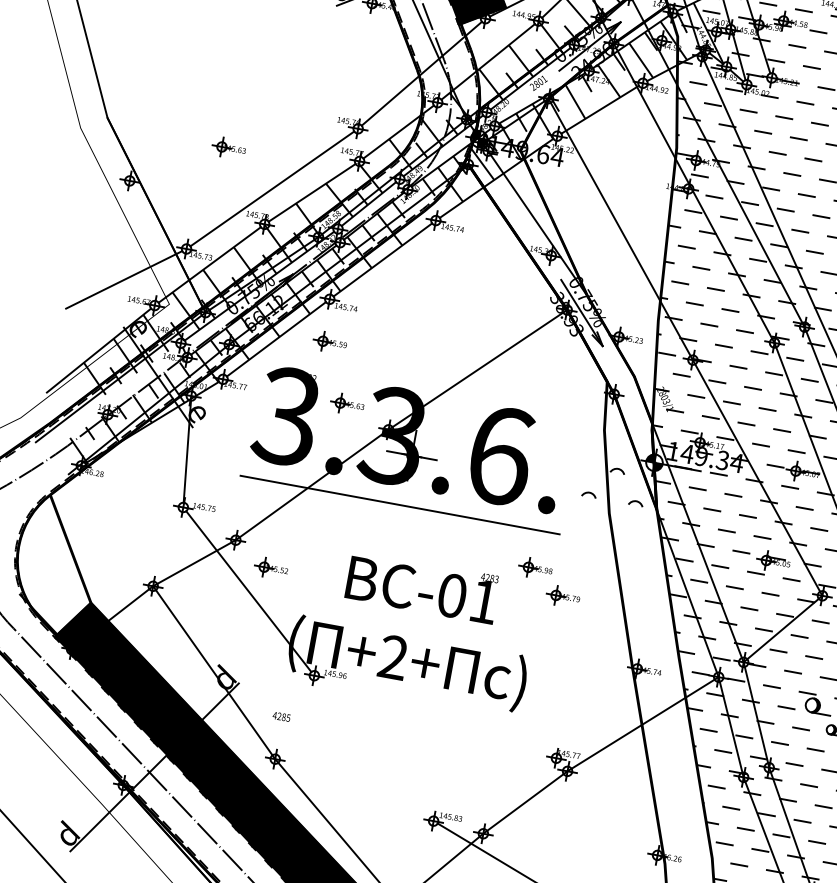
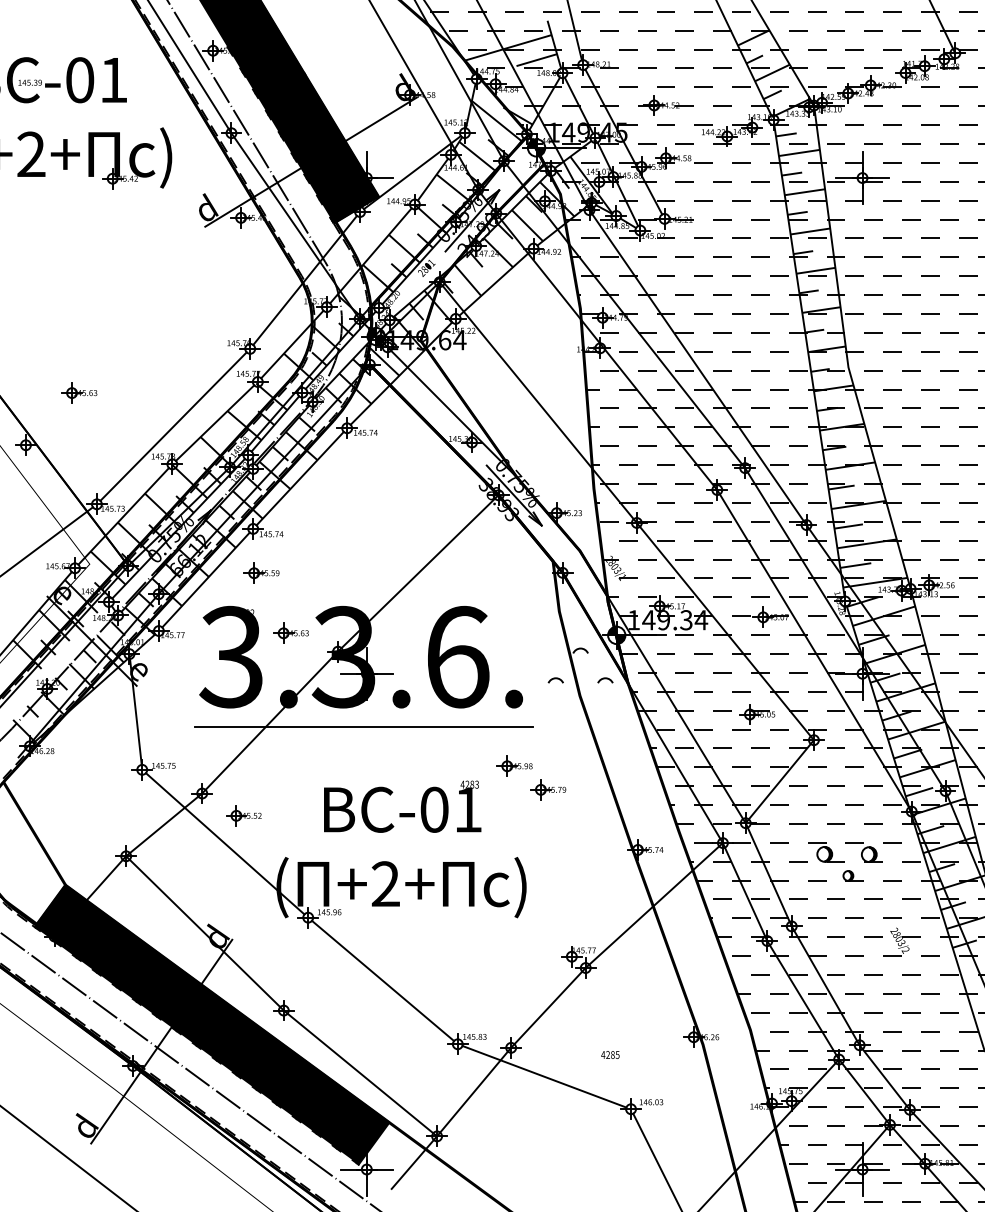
part: (229, 147) -> (79, 392), moved
text: (281, 716) -> (610, 1054), moved
line: (373, 747) -> (382, 980), added

